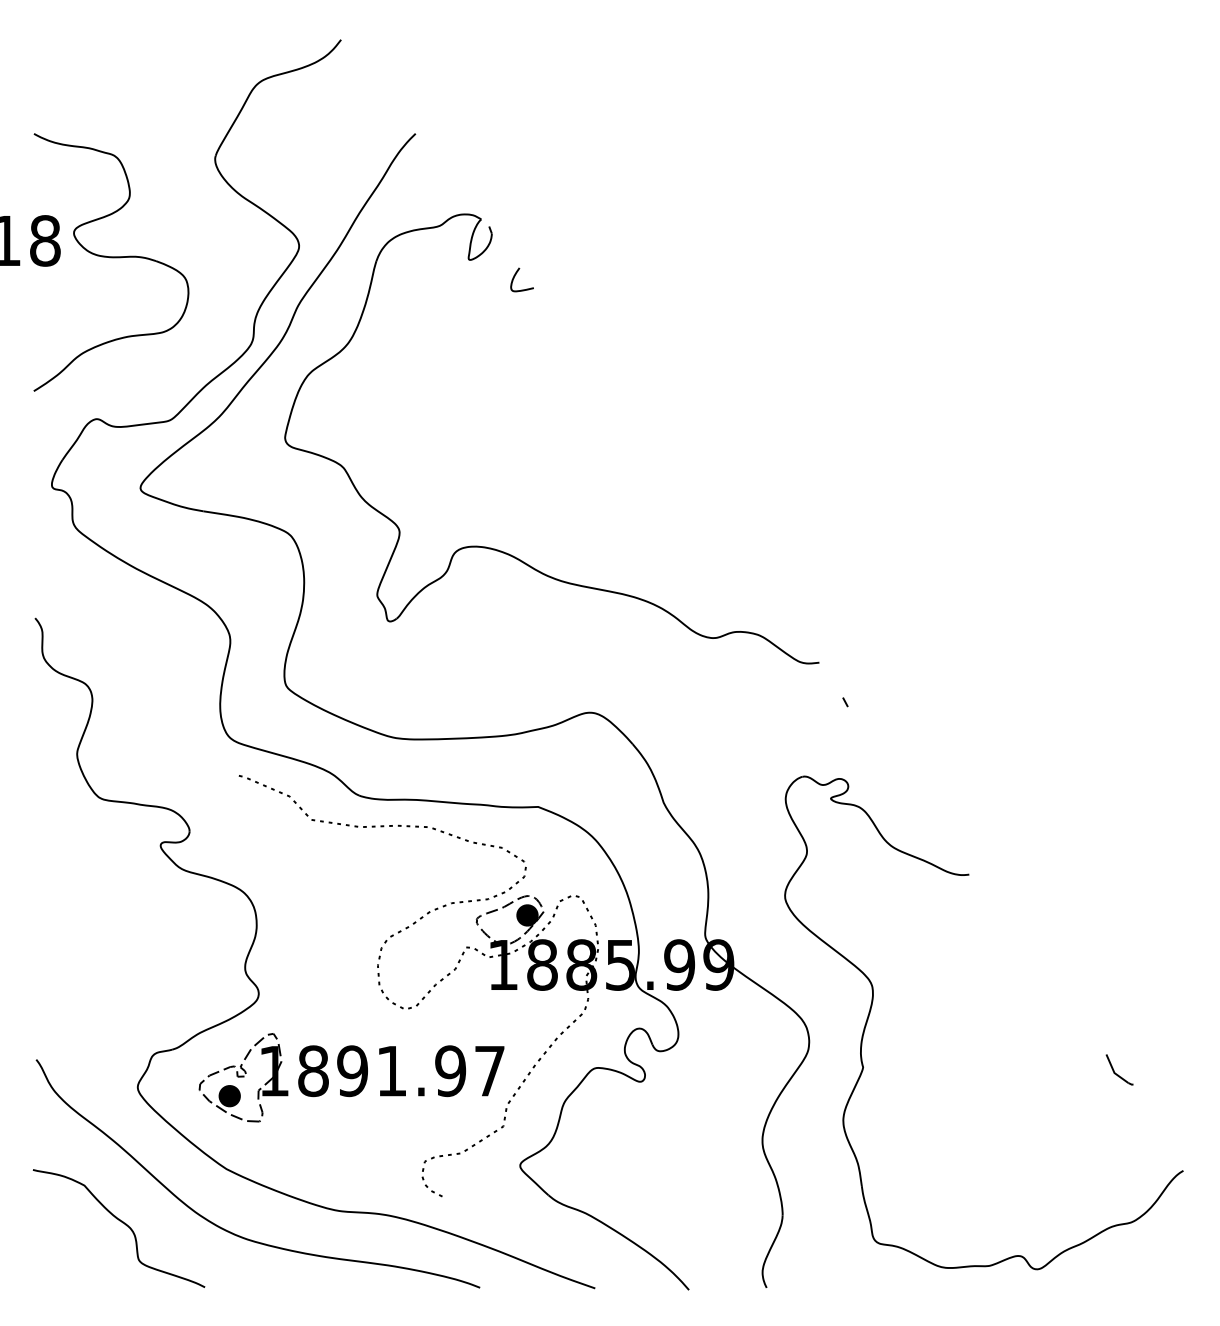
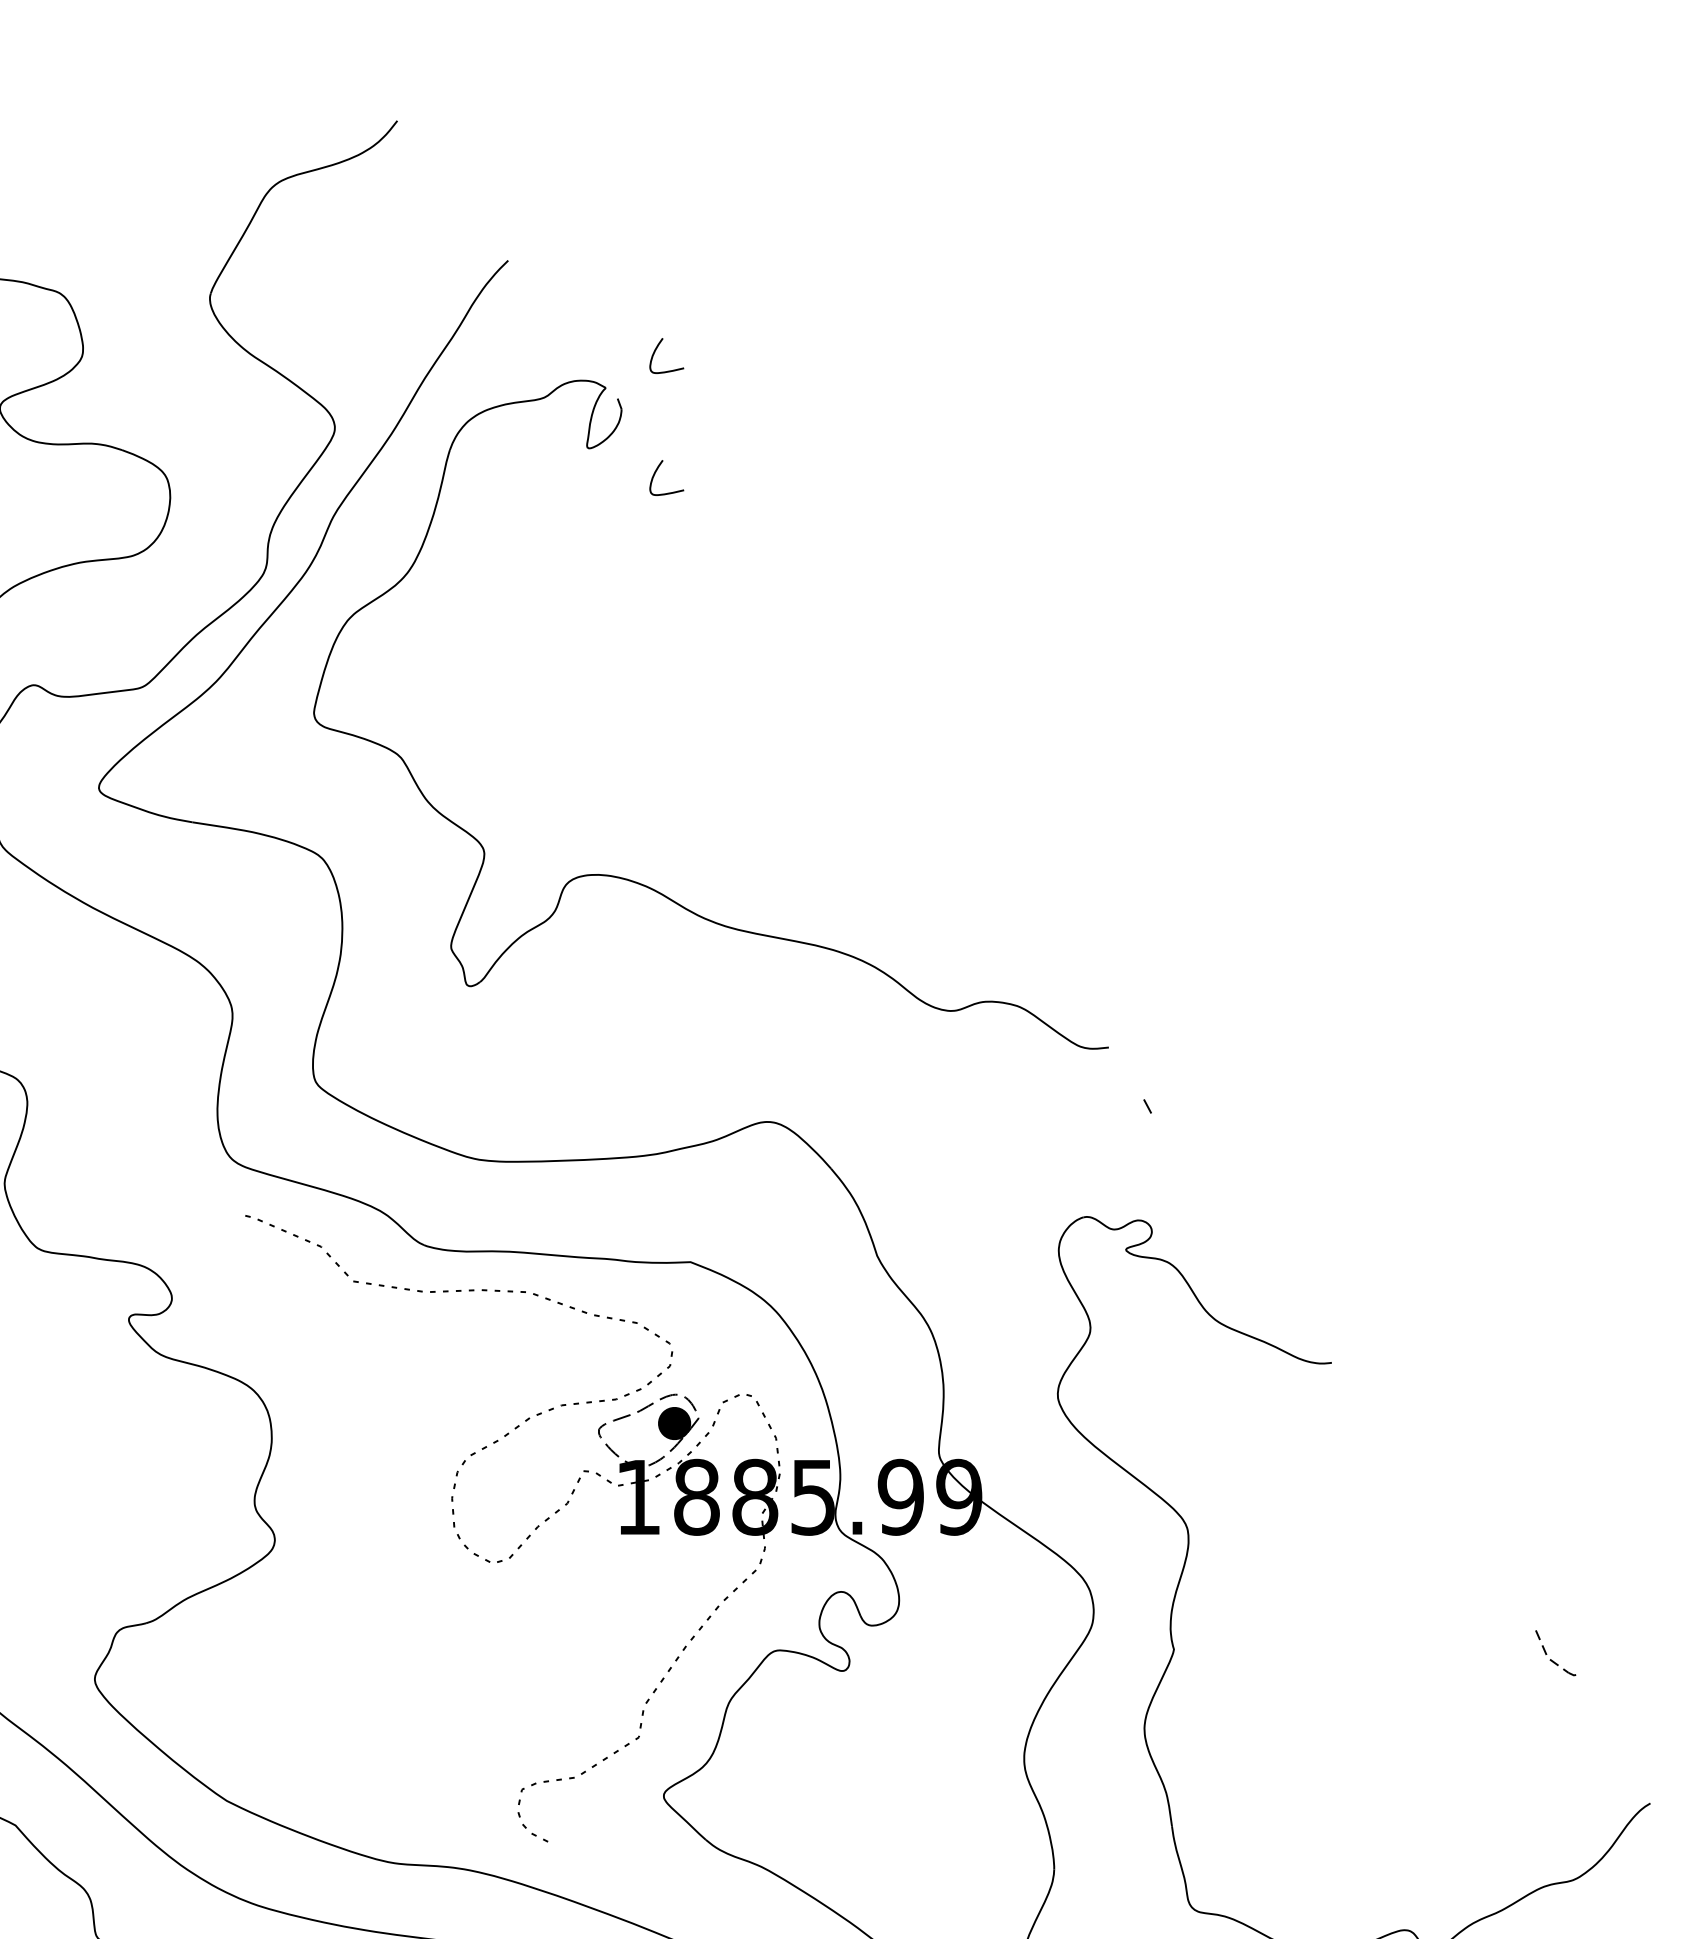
curve: (515, 194) -> (656, 351), added
line: (1114, 1072) -> (1547, 1657), solid -> dashed
part: (351, 1077) -> (412, 1664), removed

